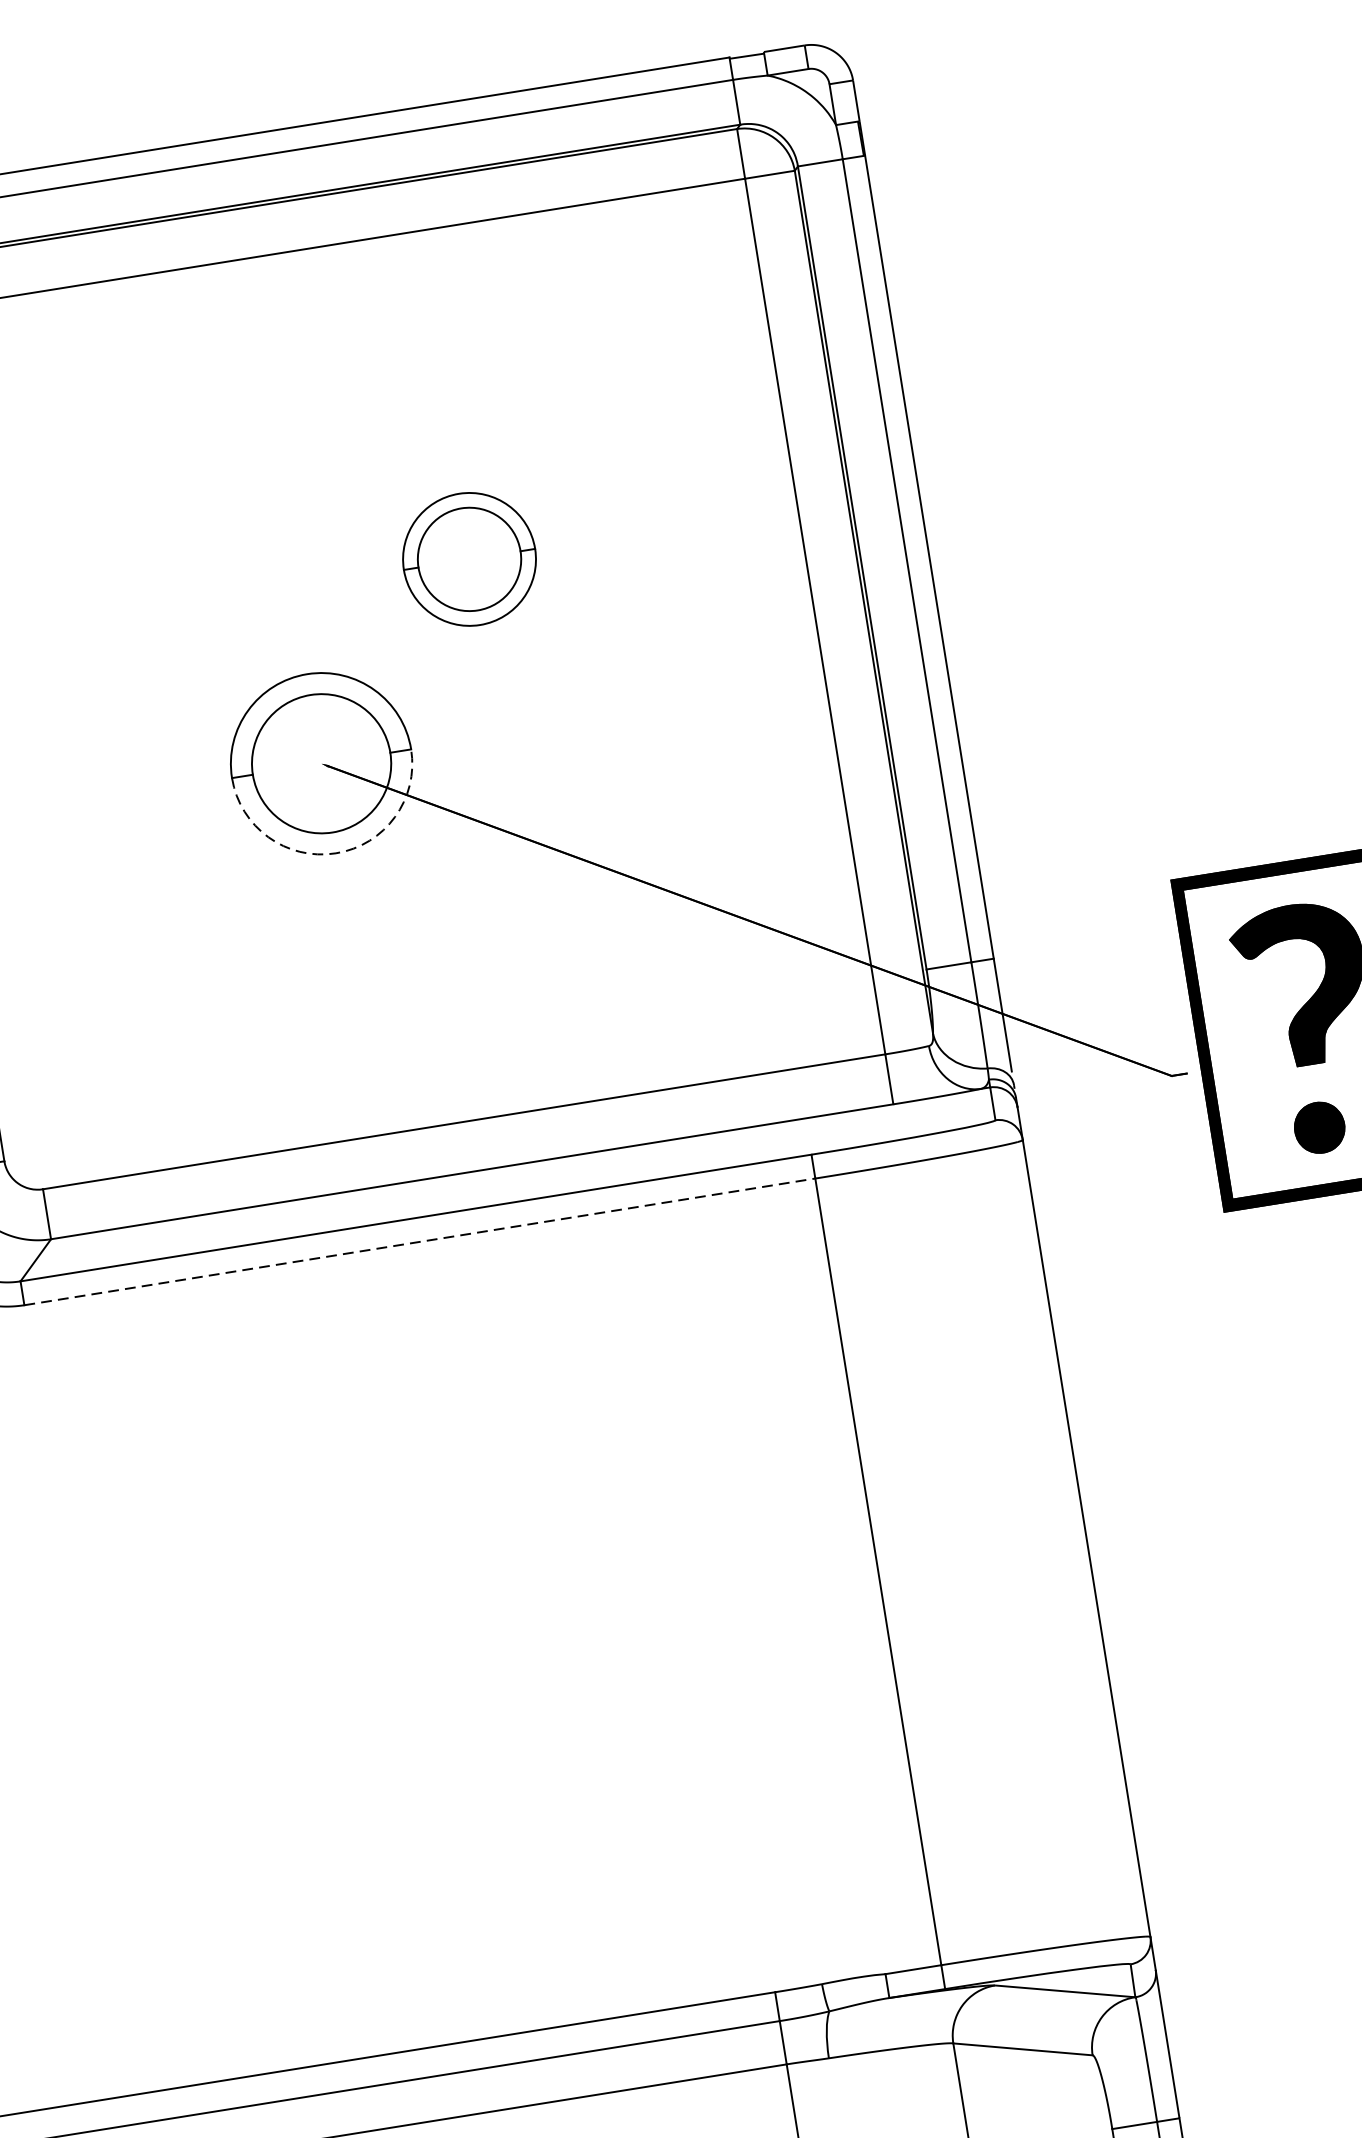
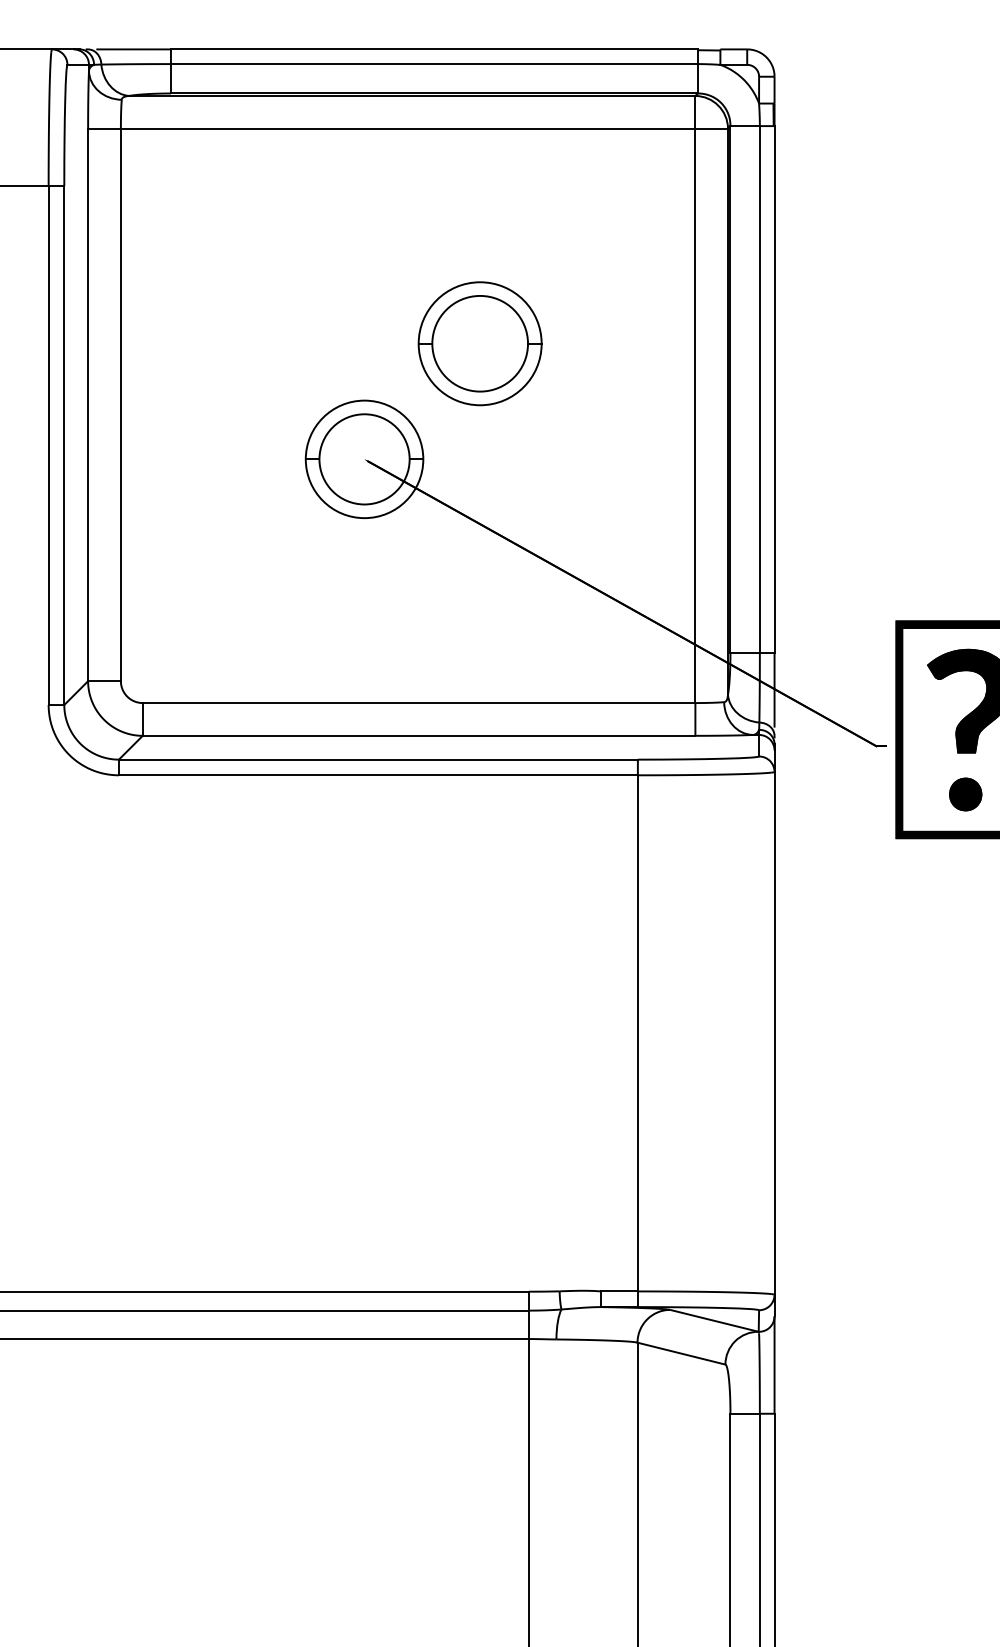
part: (468, 559) -> (479, 343), size x1.43
arc: (335, 853) -> (364, 518), dashed -> solid
line: (420, 1242) -> (378, 775), dashed -> solid

